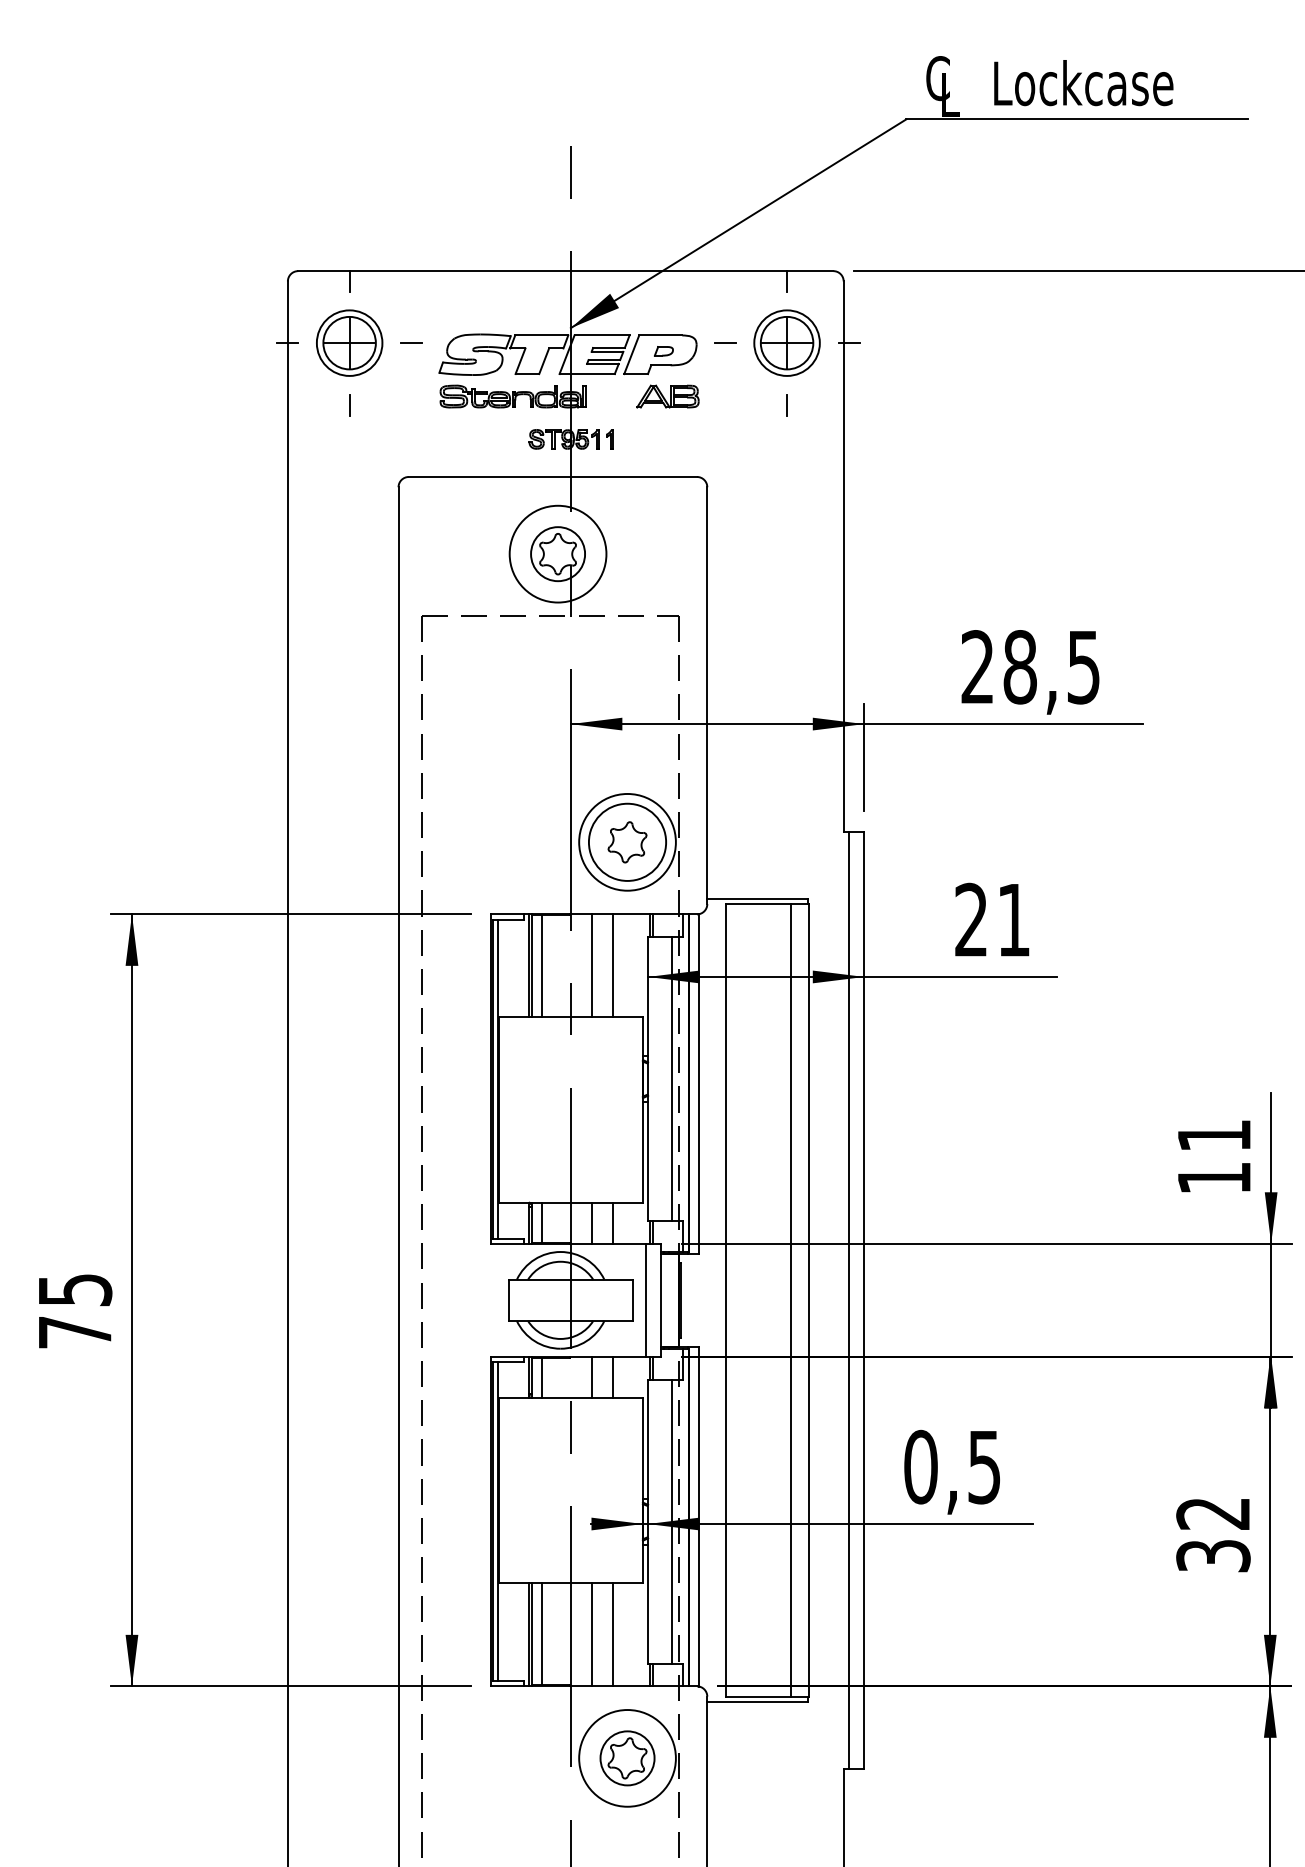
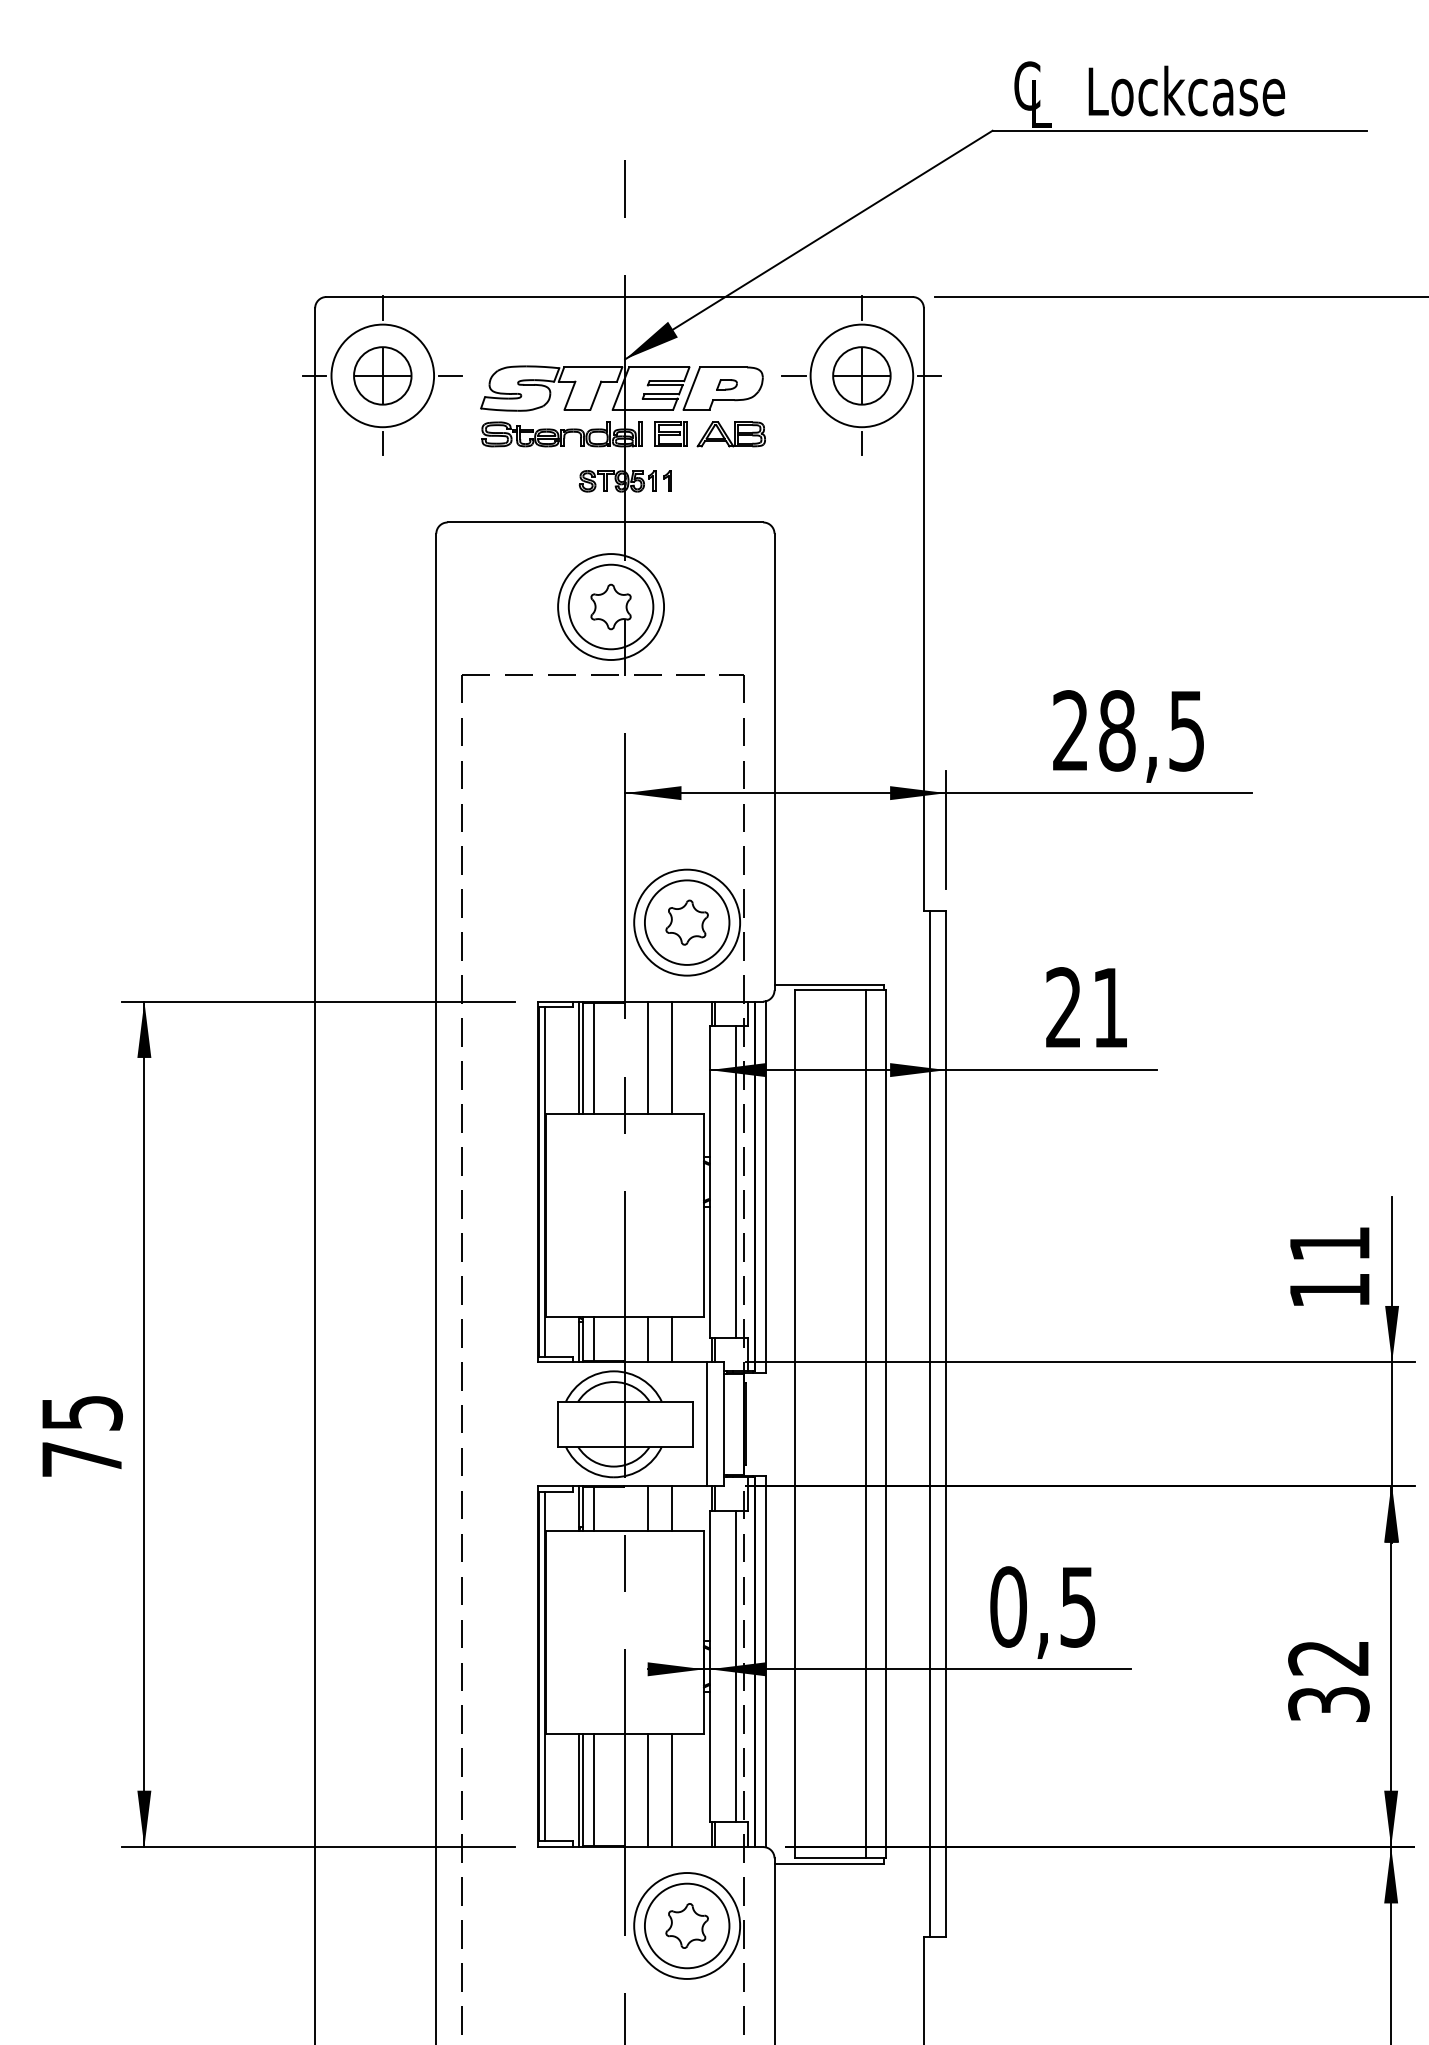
circle: (349, 342) -> (382, 375), size x1.43
circle: (786, 342) -> (861, 375), size x1.43
part: (612, 395) -> (670, 433), added
circle: (557, 553) -> (610, 606), size x1.43
circle: (626, 1757) -> (686, 1925), size x1.43

